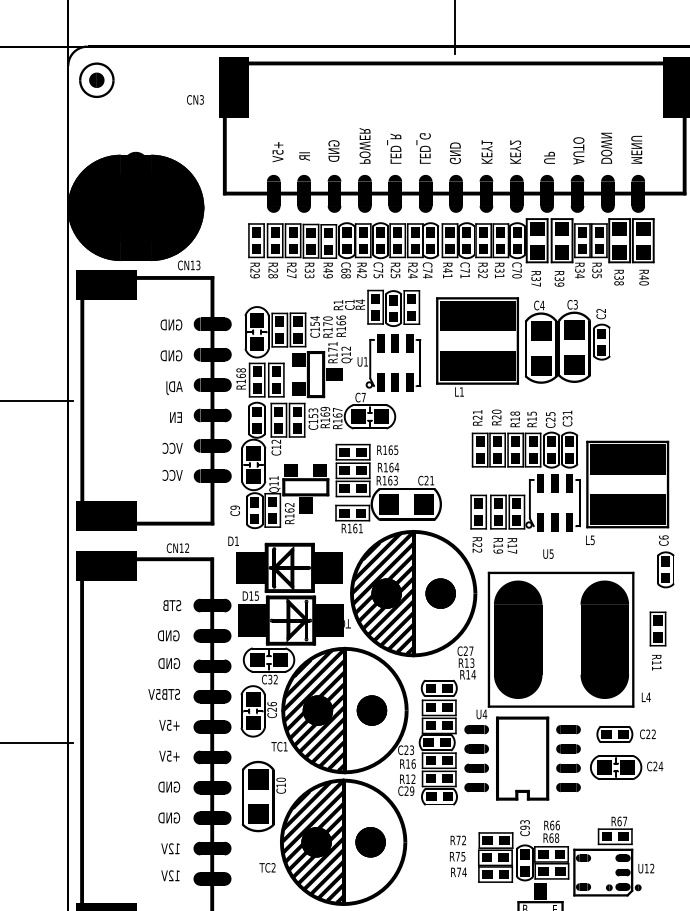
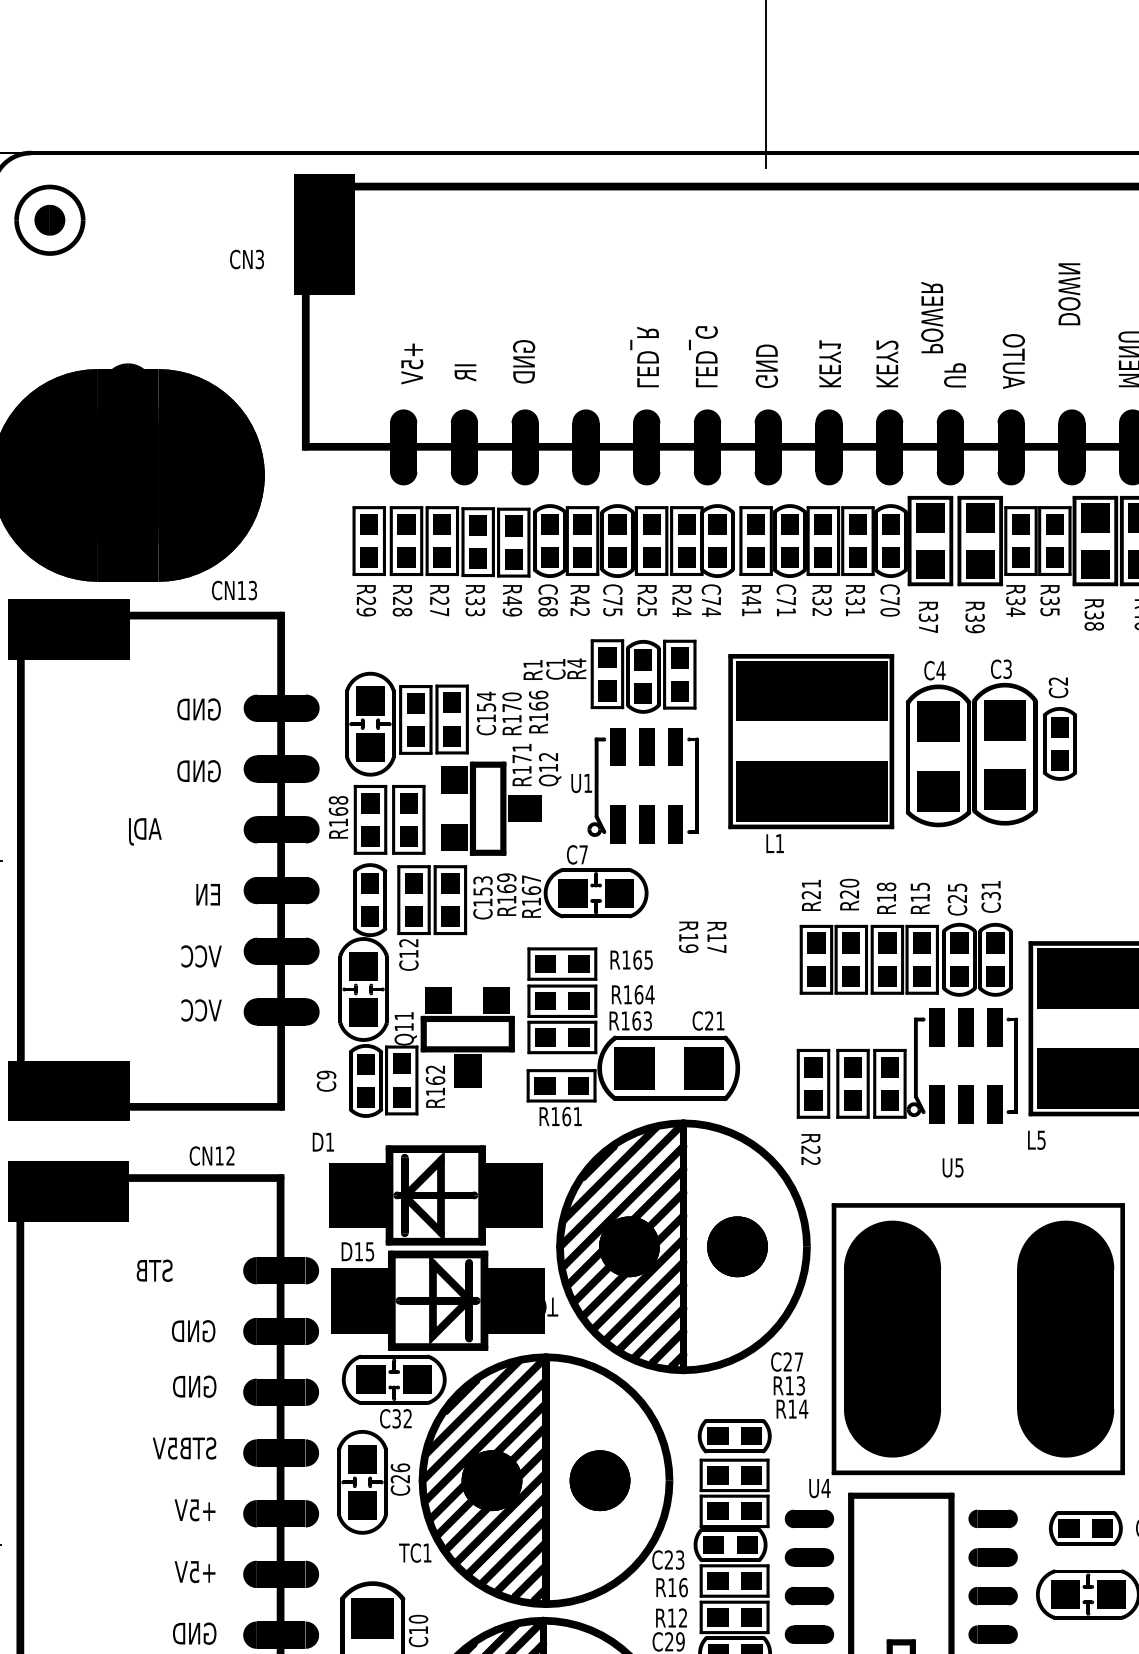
text: (364, 145) -> (931, 316), moved
text: (606, 147) -> (1069, 292), moved
text: (174, 387) -> (145, 830), moved
text: (505, 545) -> (703, 936), moved
text: (172, 605) -> (155, 1270), moved

